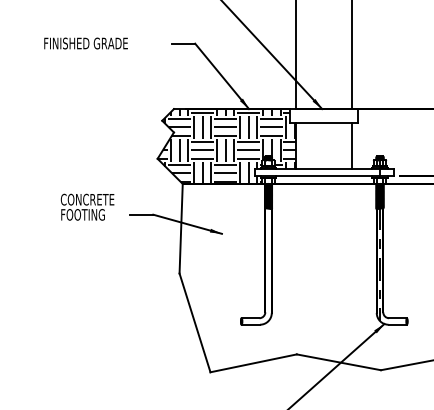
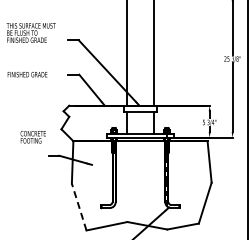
hatch: (227, 146) -> (94, 123), removed
text: (85, 207) -> (32, 137), moved
line: (195, 323) -> (79, 207), solid -> dashed

